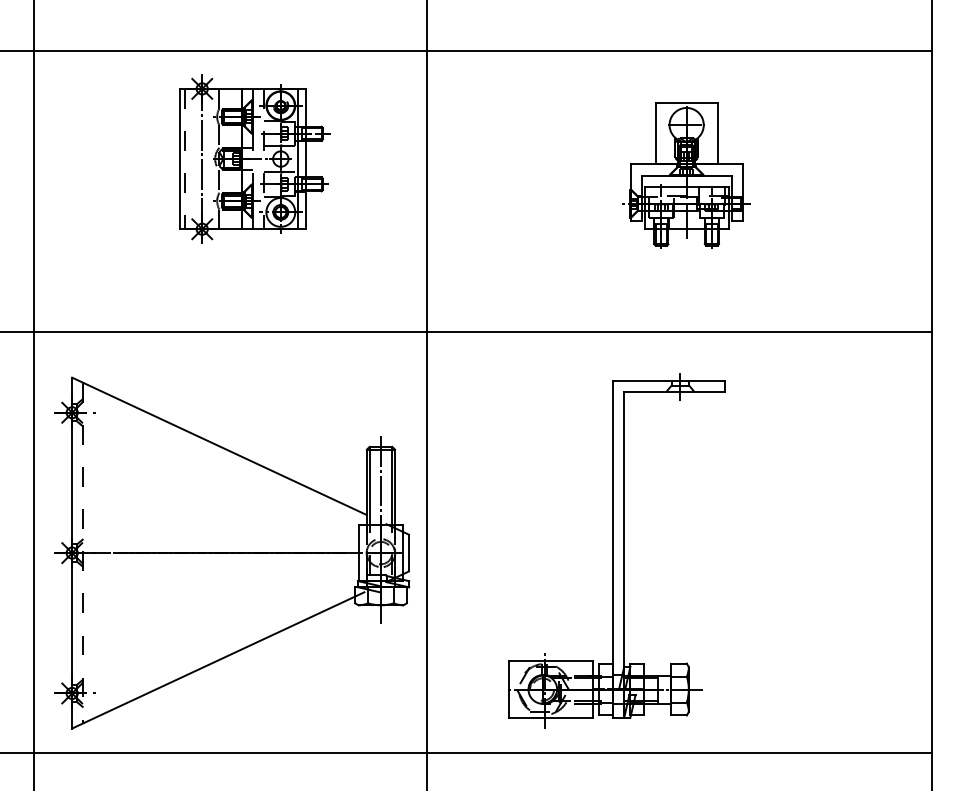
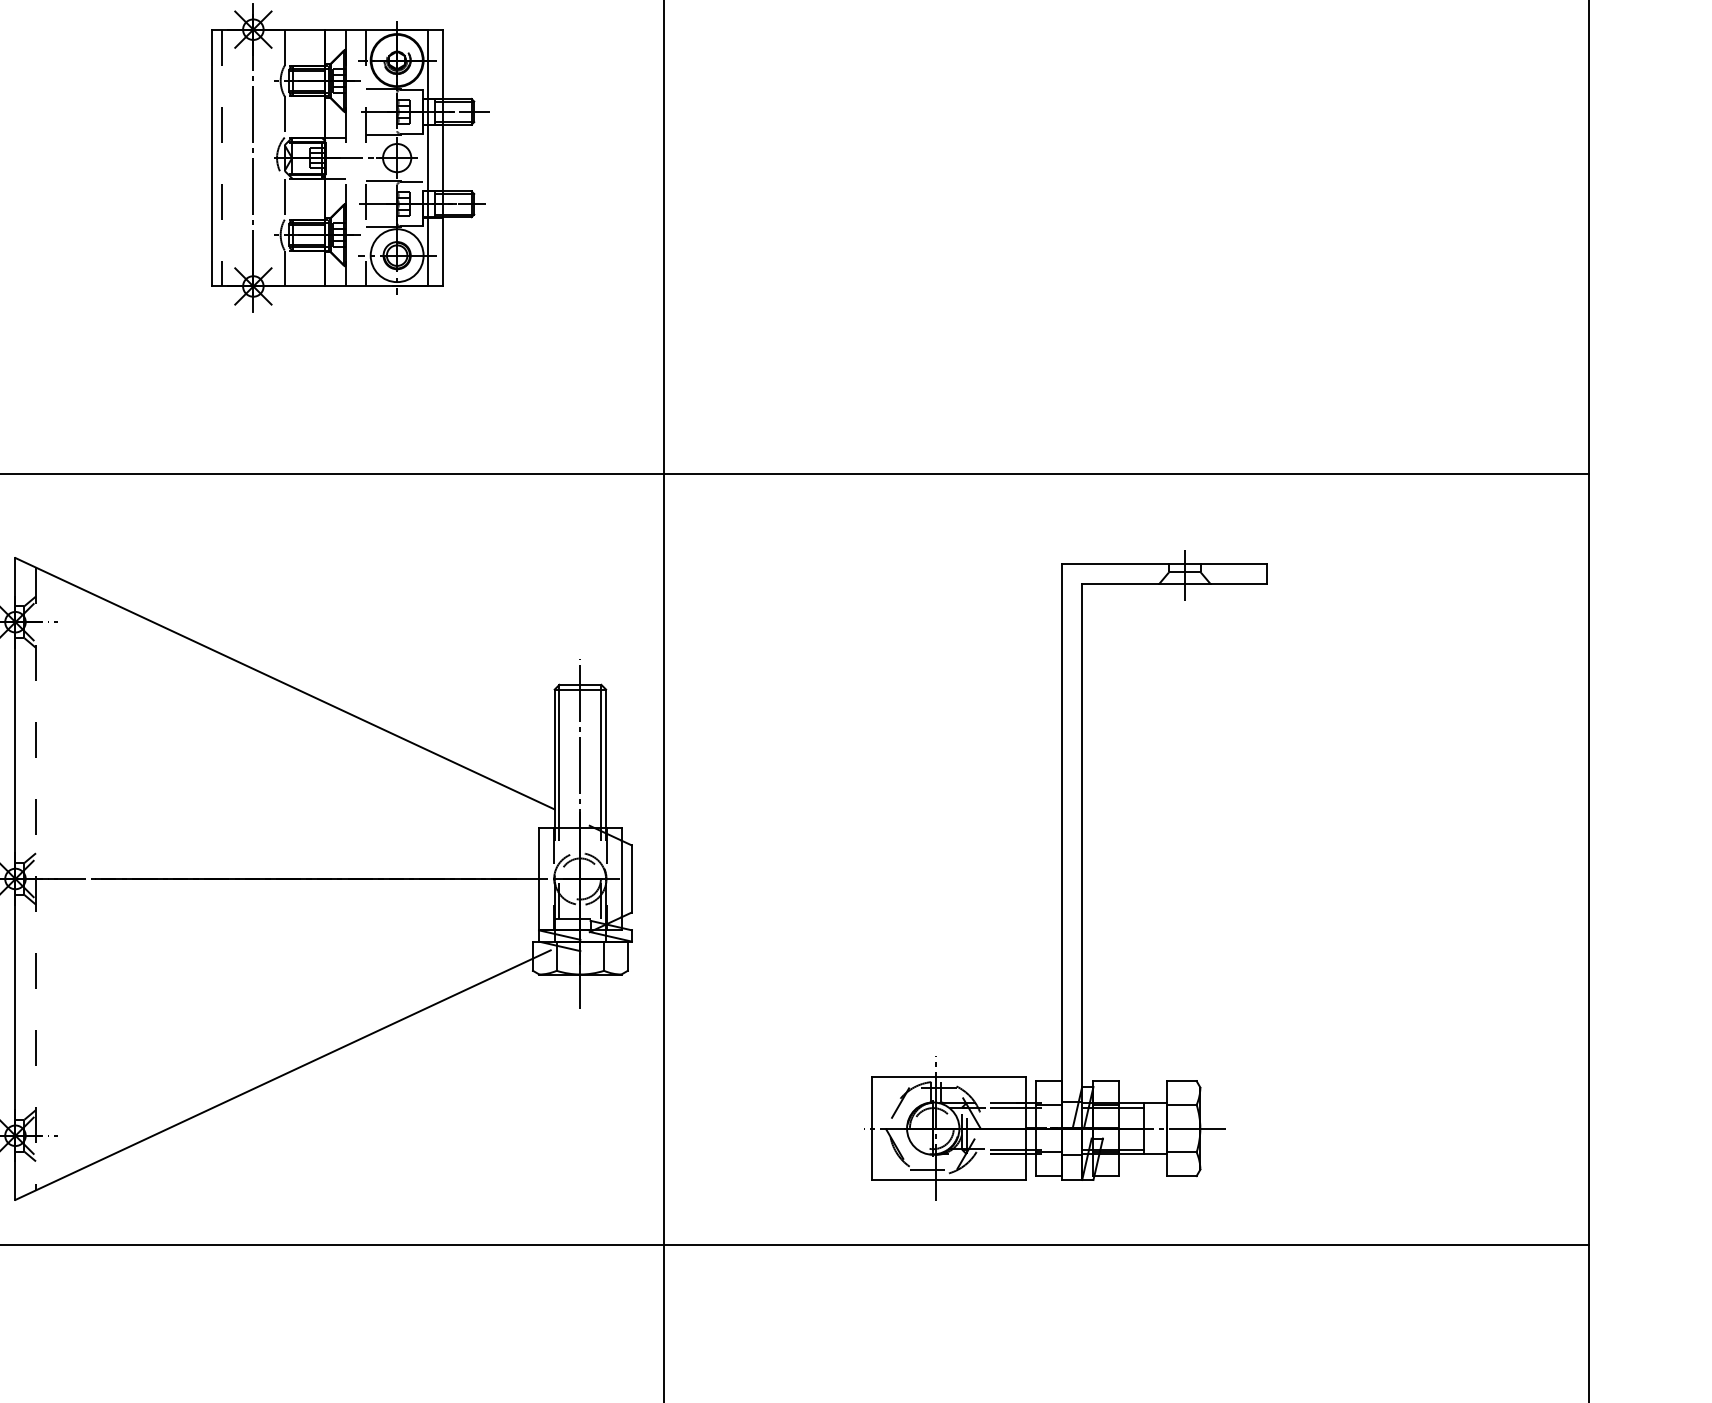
part: (686, 175) -> (1139, 188), removed
part: (616, 550) -> (1068, 874), moved

